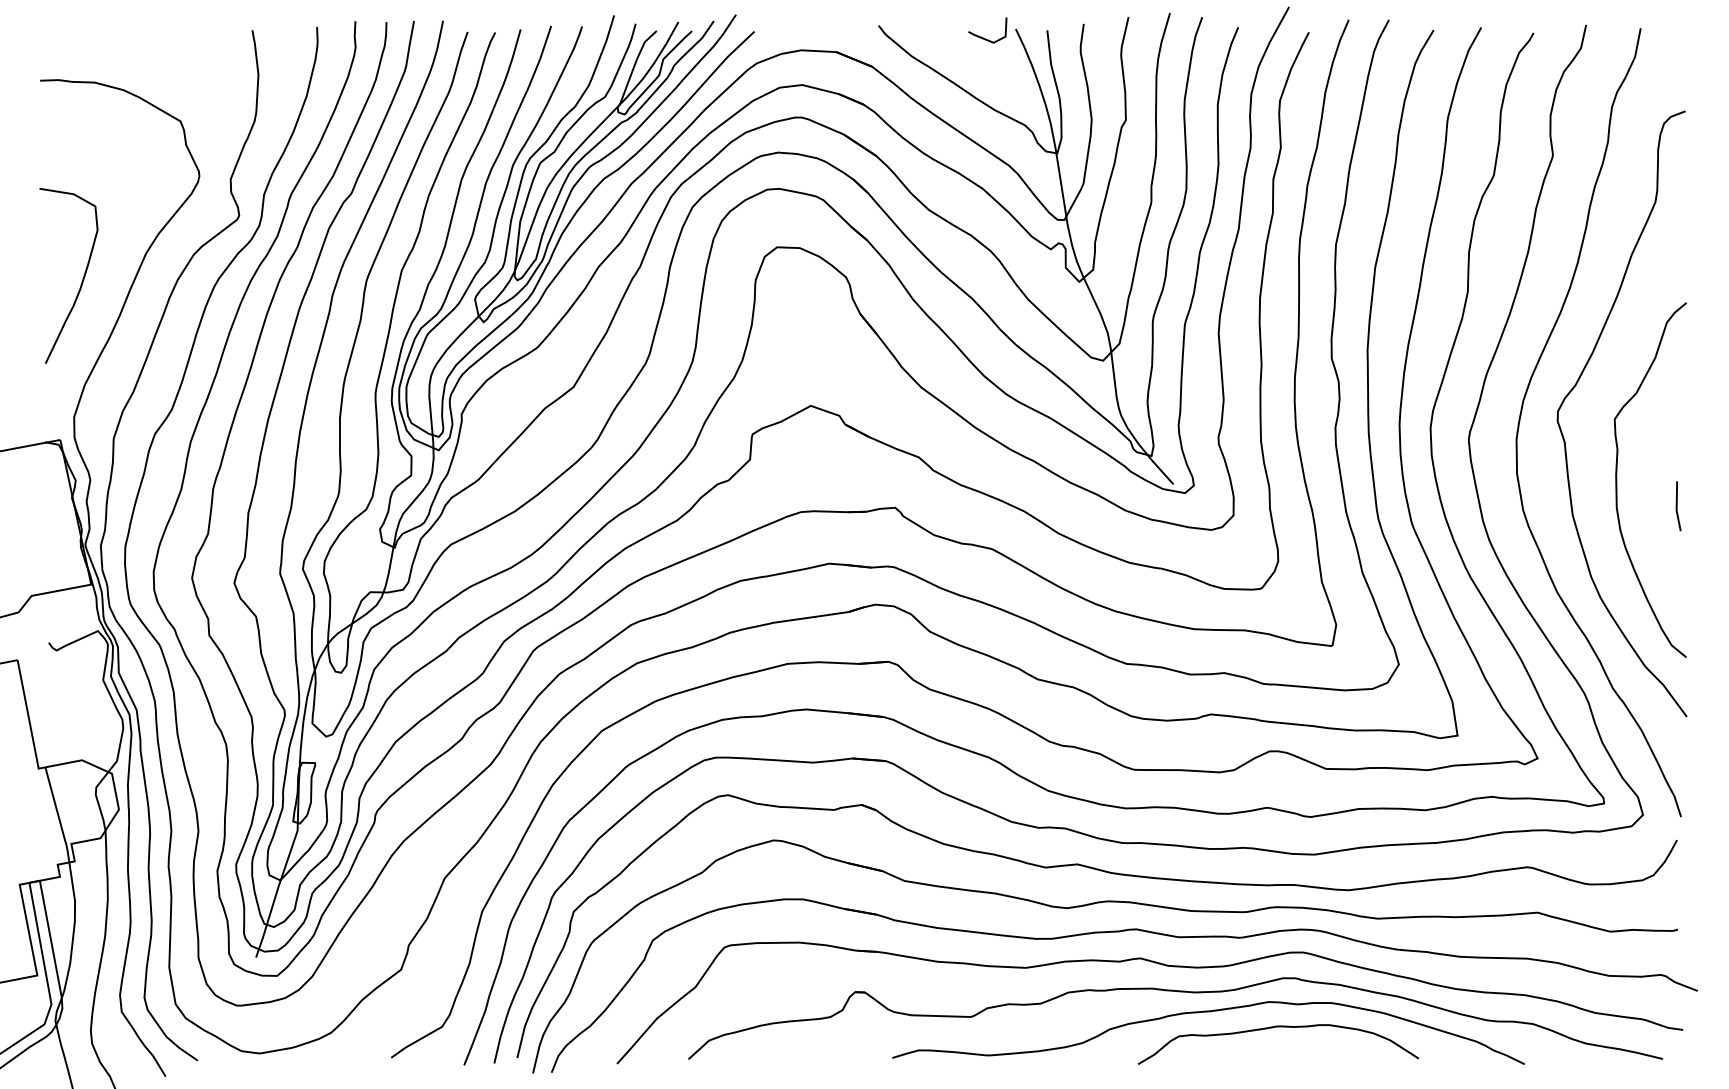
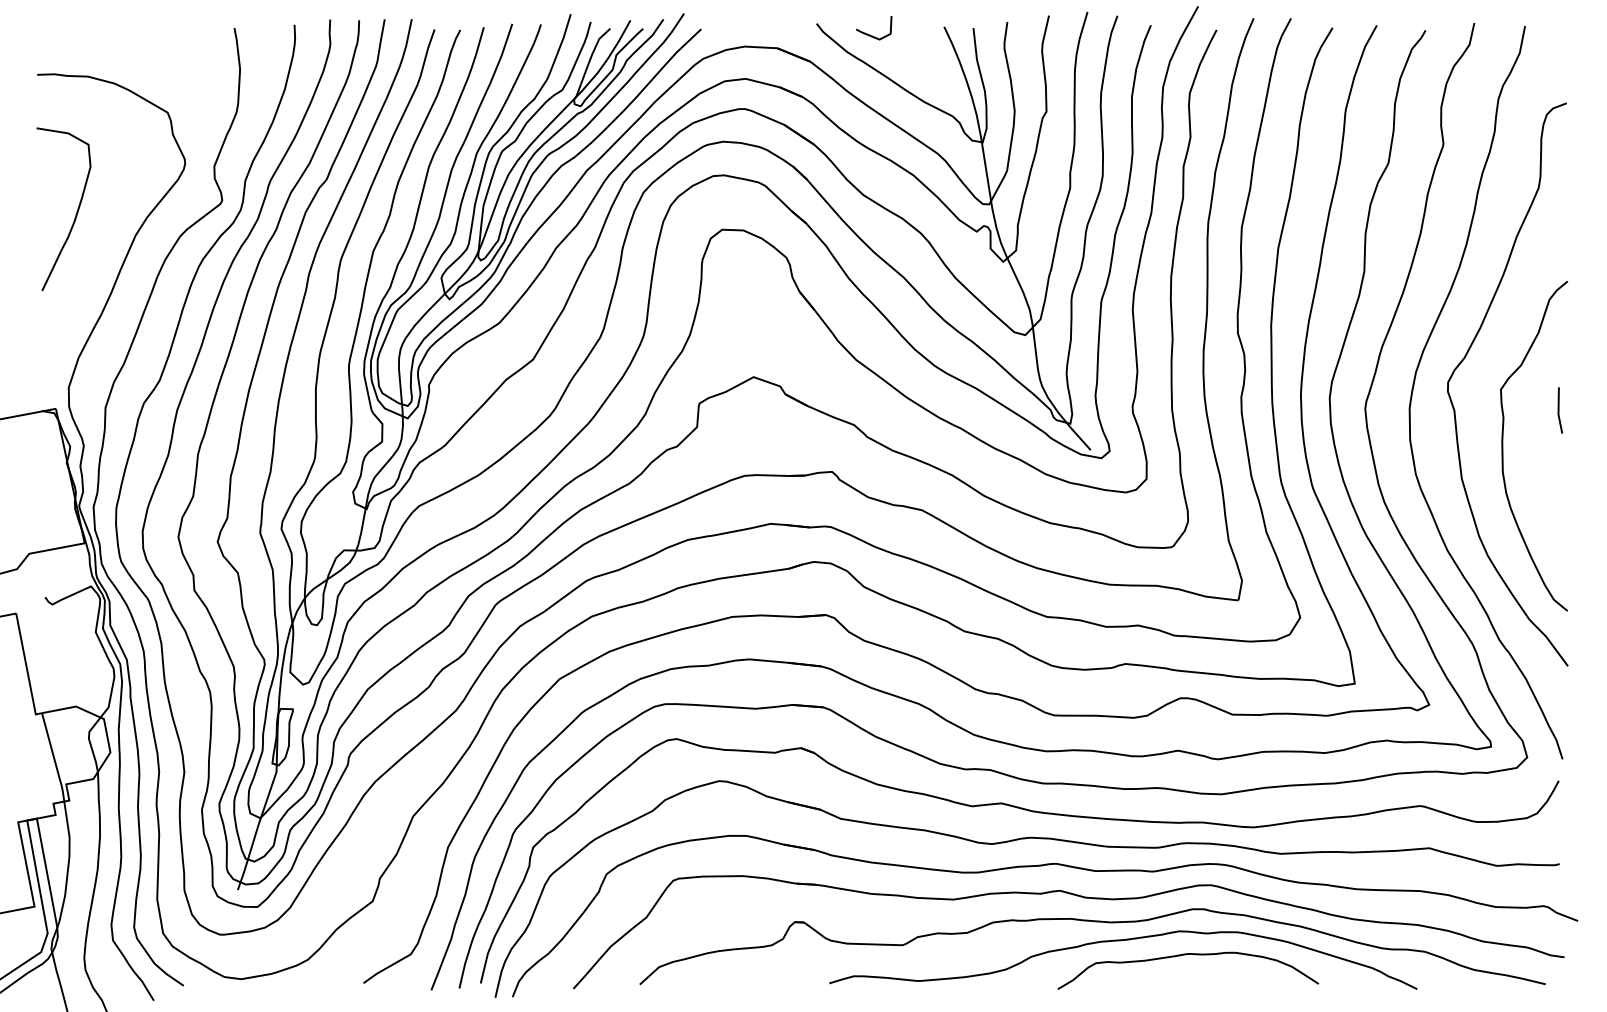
line: (983, 37) -> (870, 34), moved
curve: (81, 281) -> (75, 214), moved
line: (1677, 506) -> (1559, 410), moved

